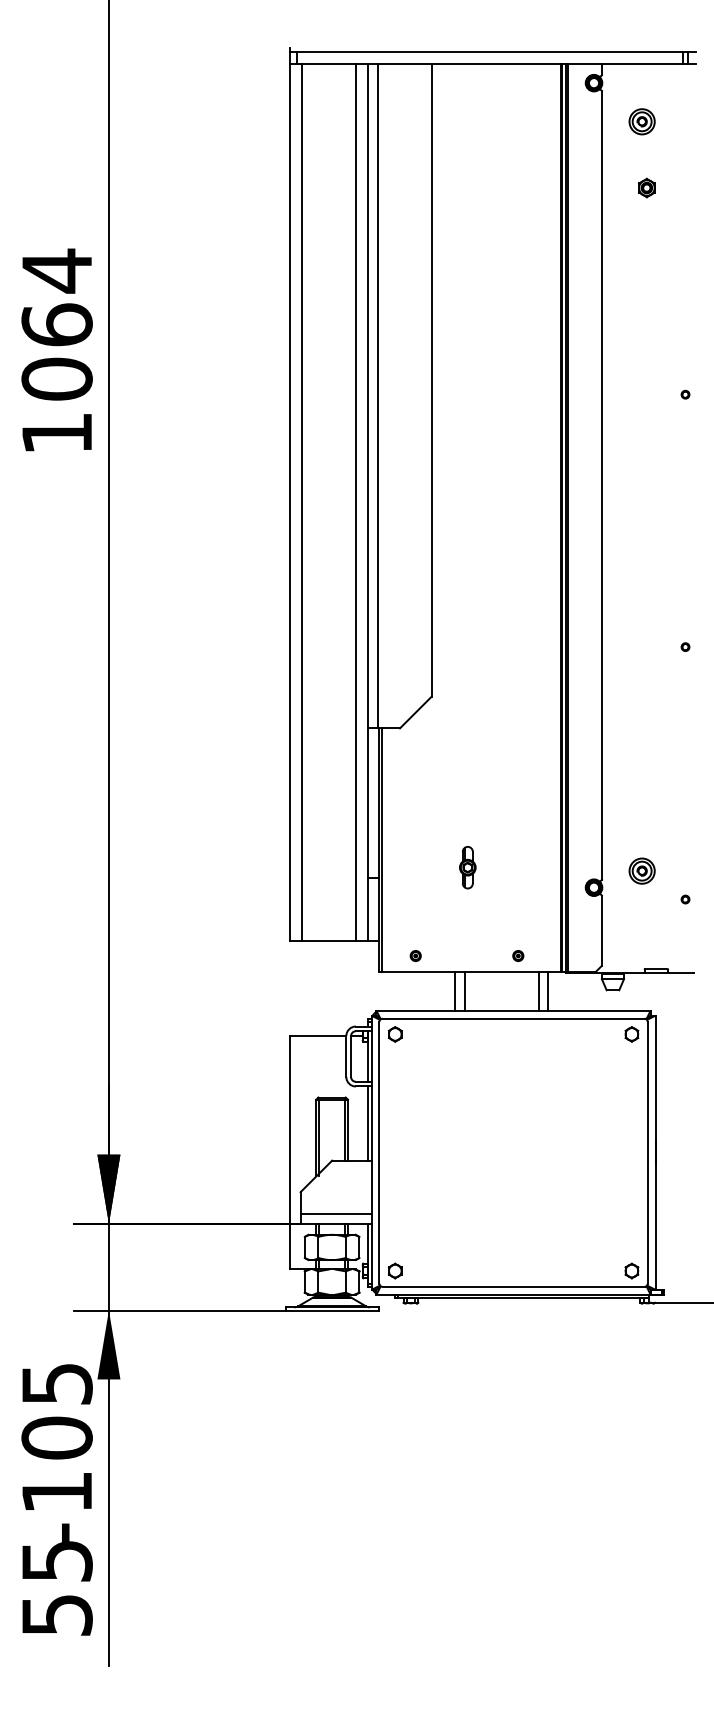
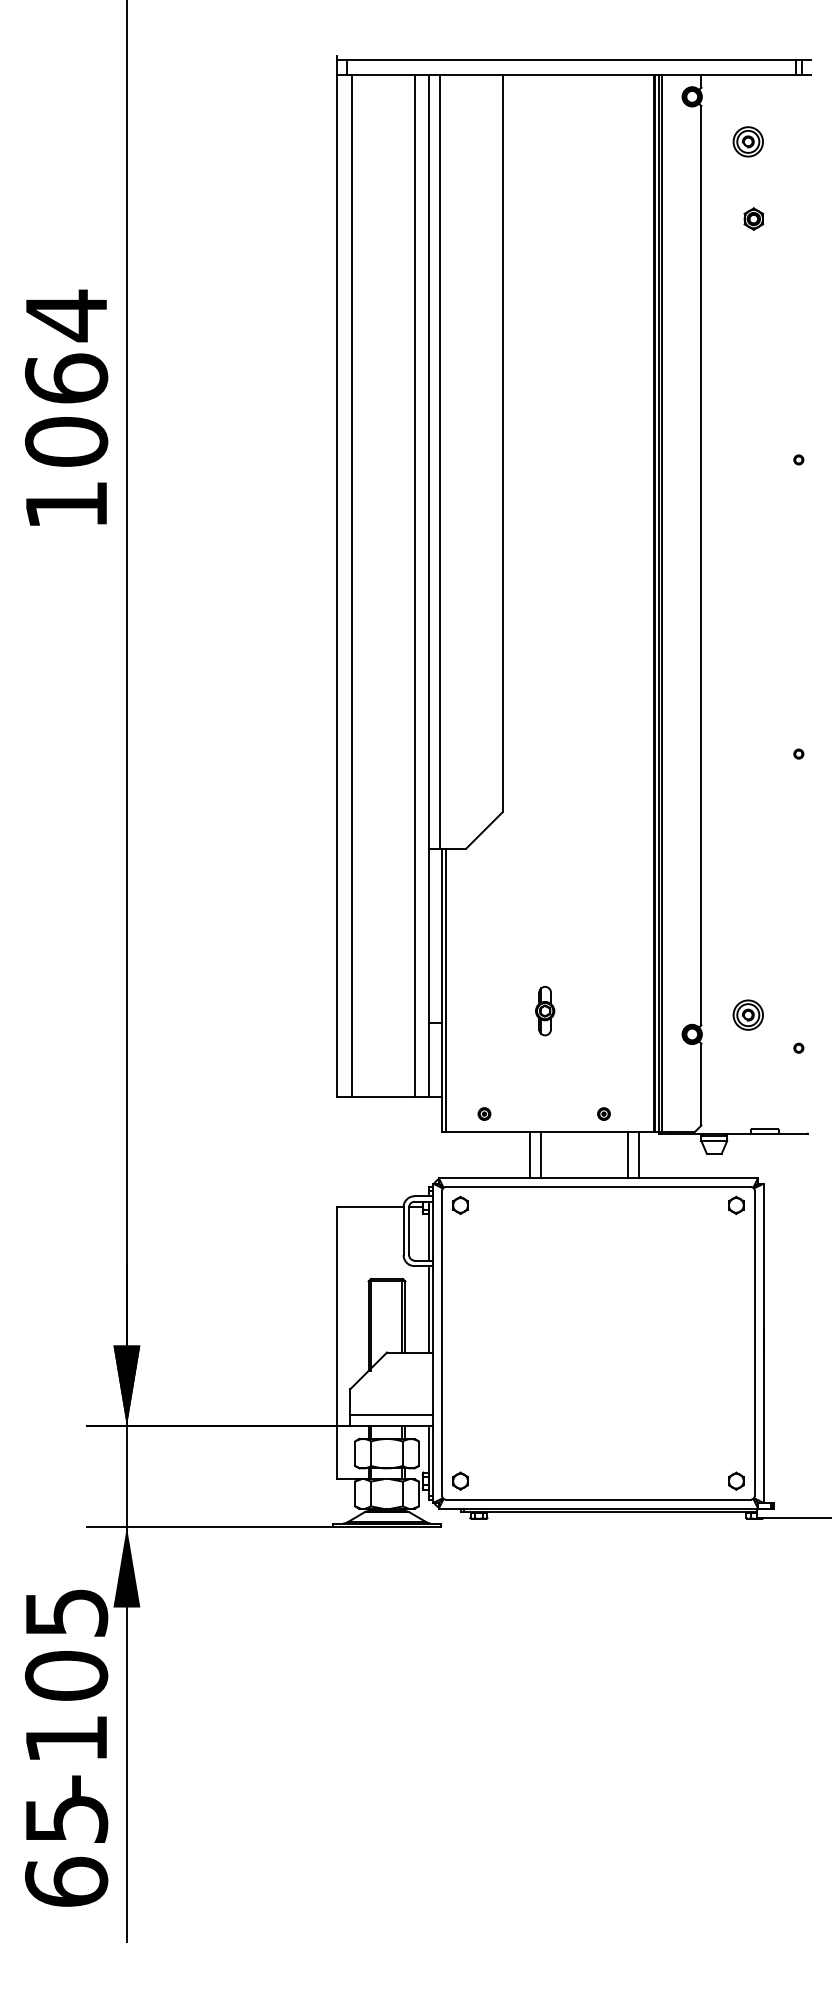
text: (57, 1614) -> (66, 1881), 55 -> 65

